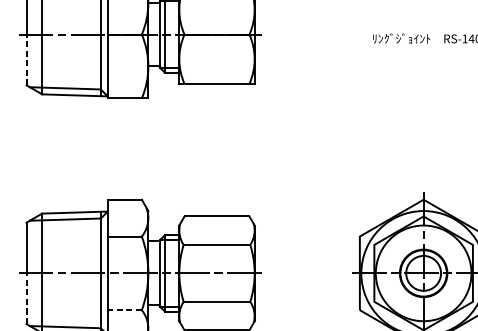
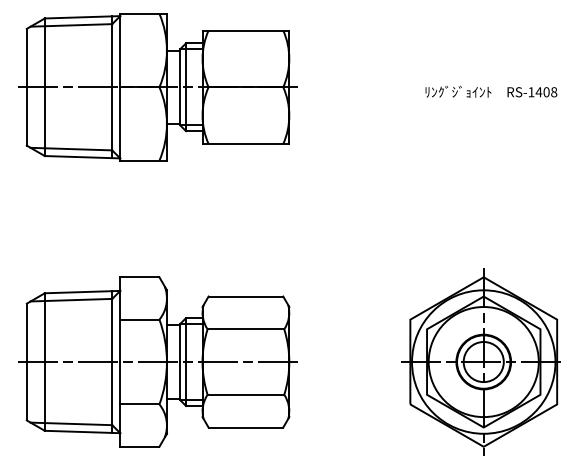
line: (26, 59) -> (26, 115), dashed -> solid
line: (26, 298) -> (26, 390), dashed -> solid
line: (124, 310) -> (139, 404), dashed -> solid

